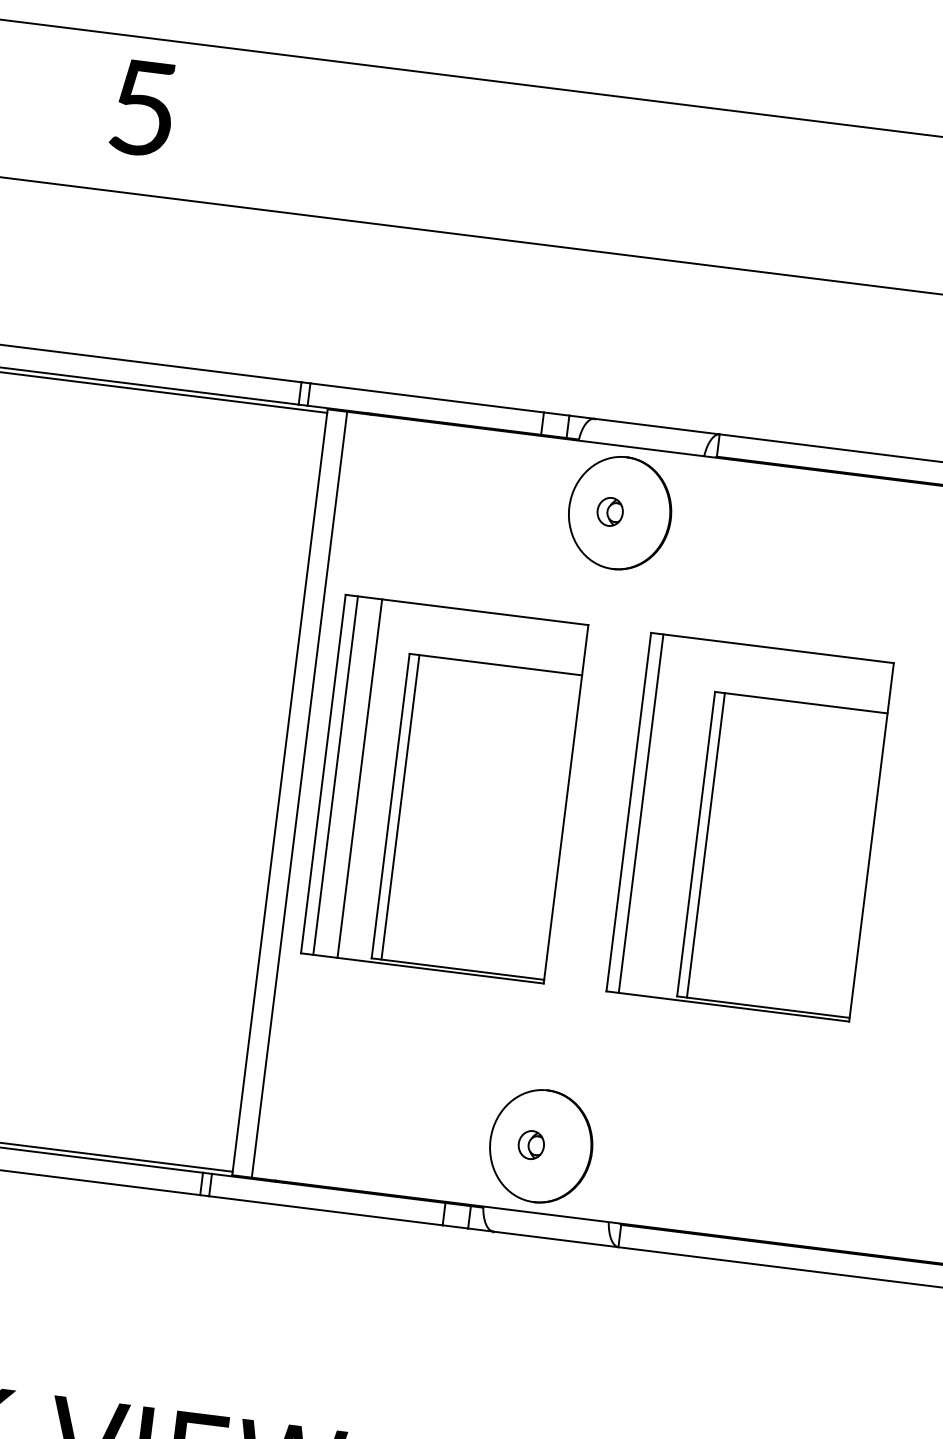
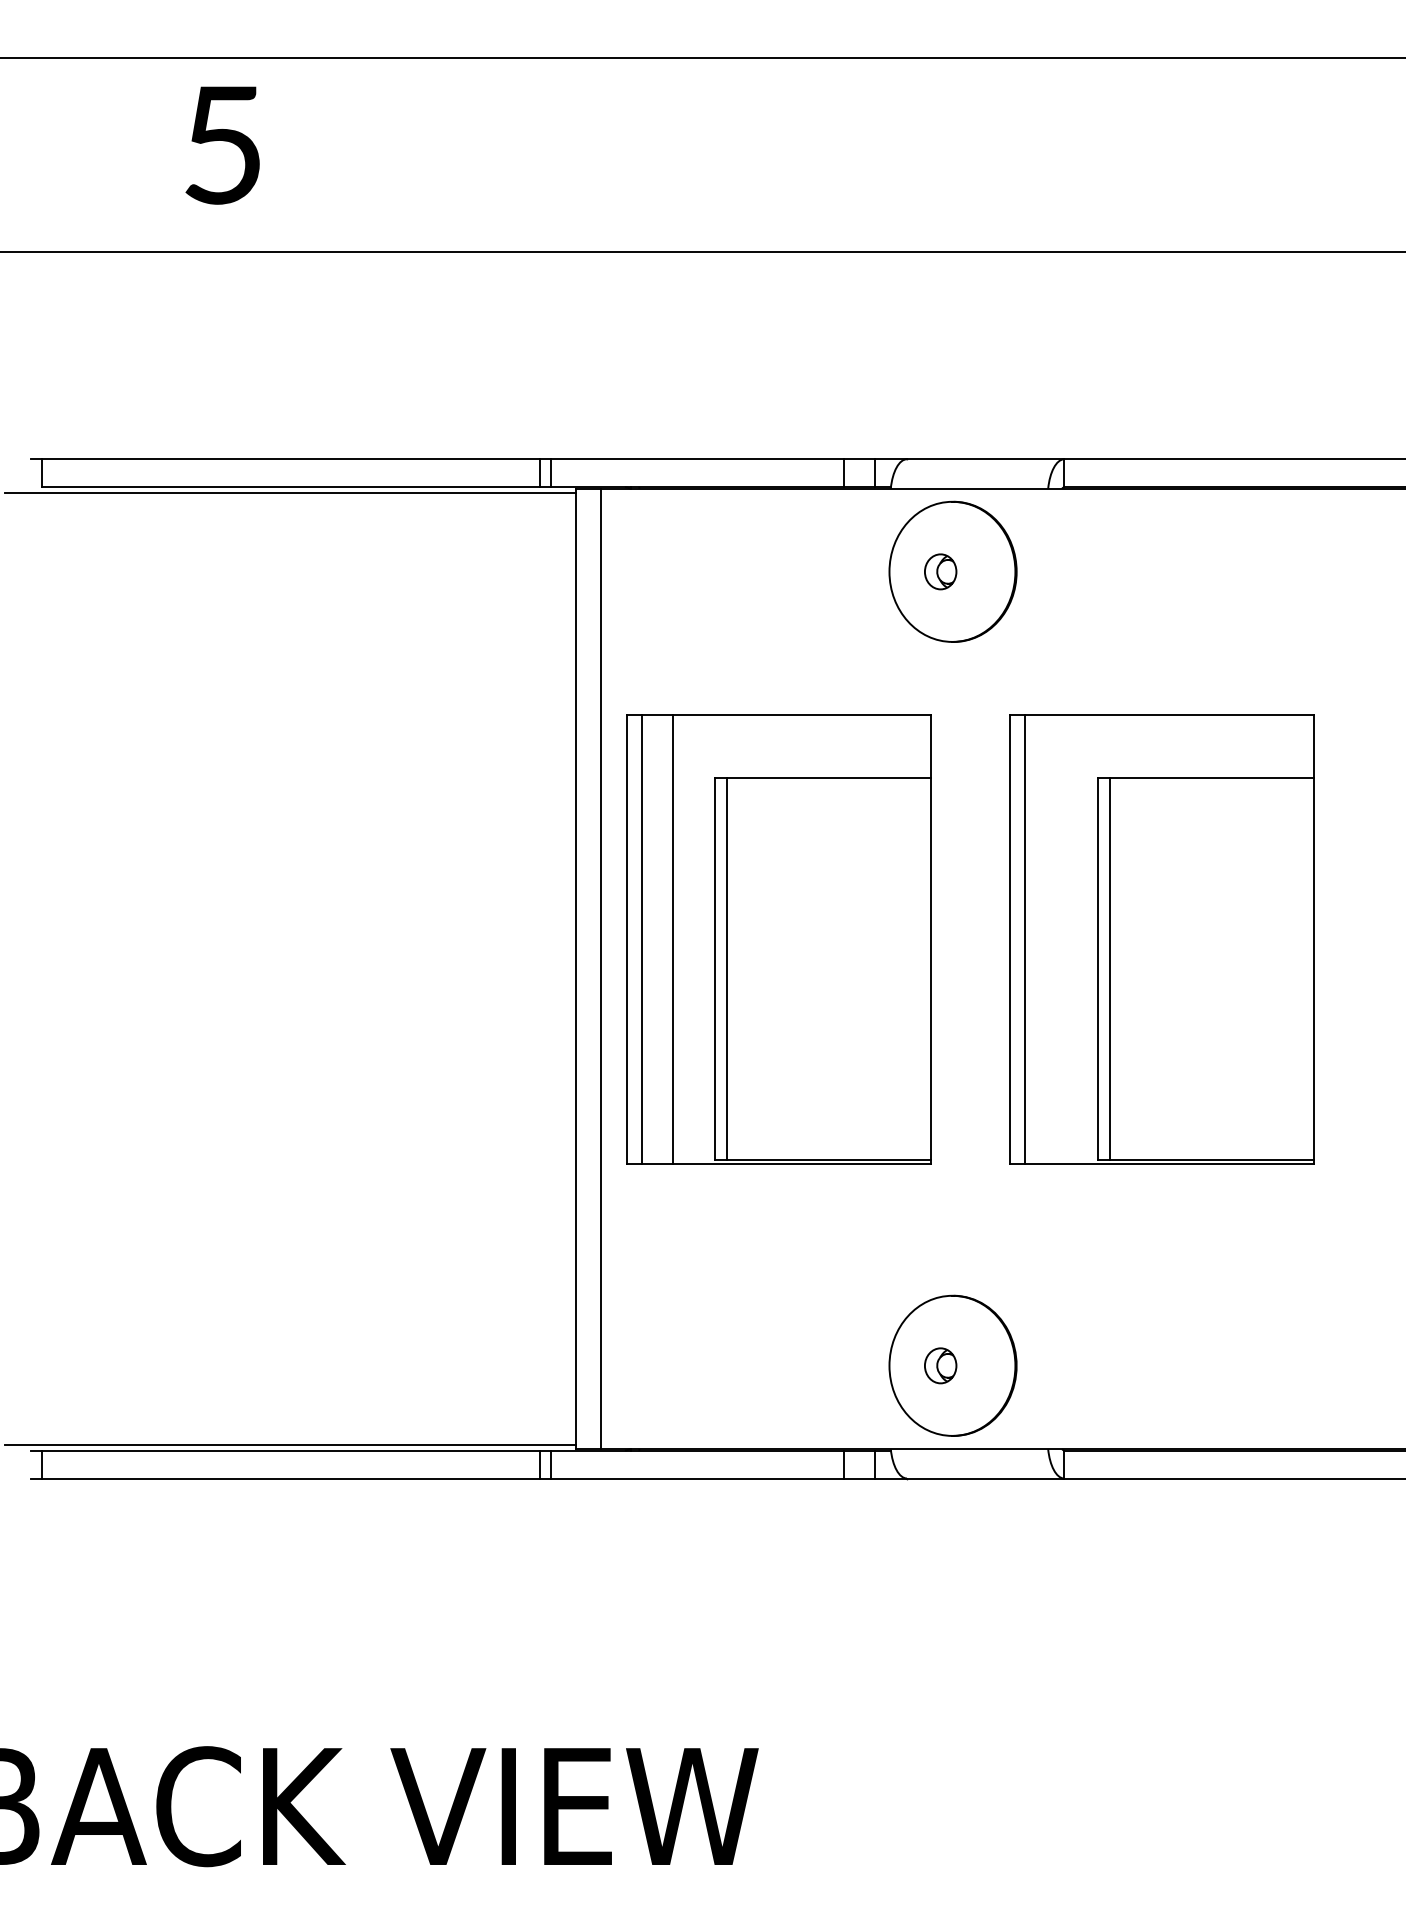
text: (142, 108) -> (222, 145), moved

